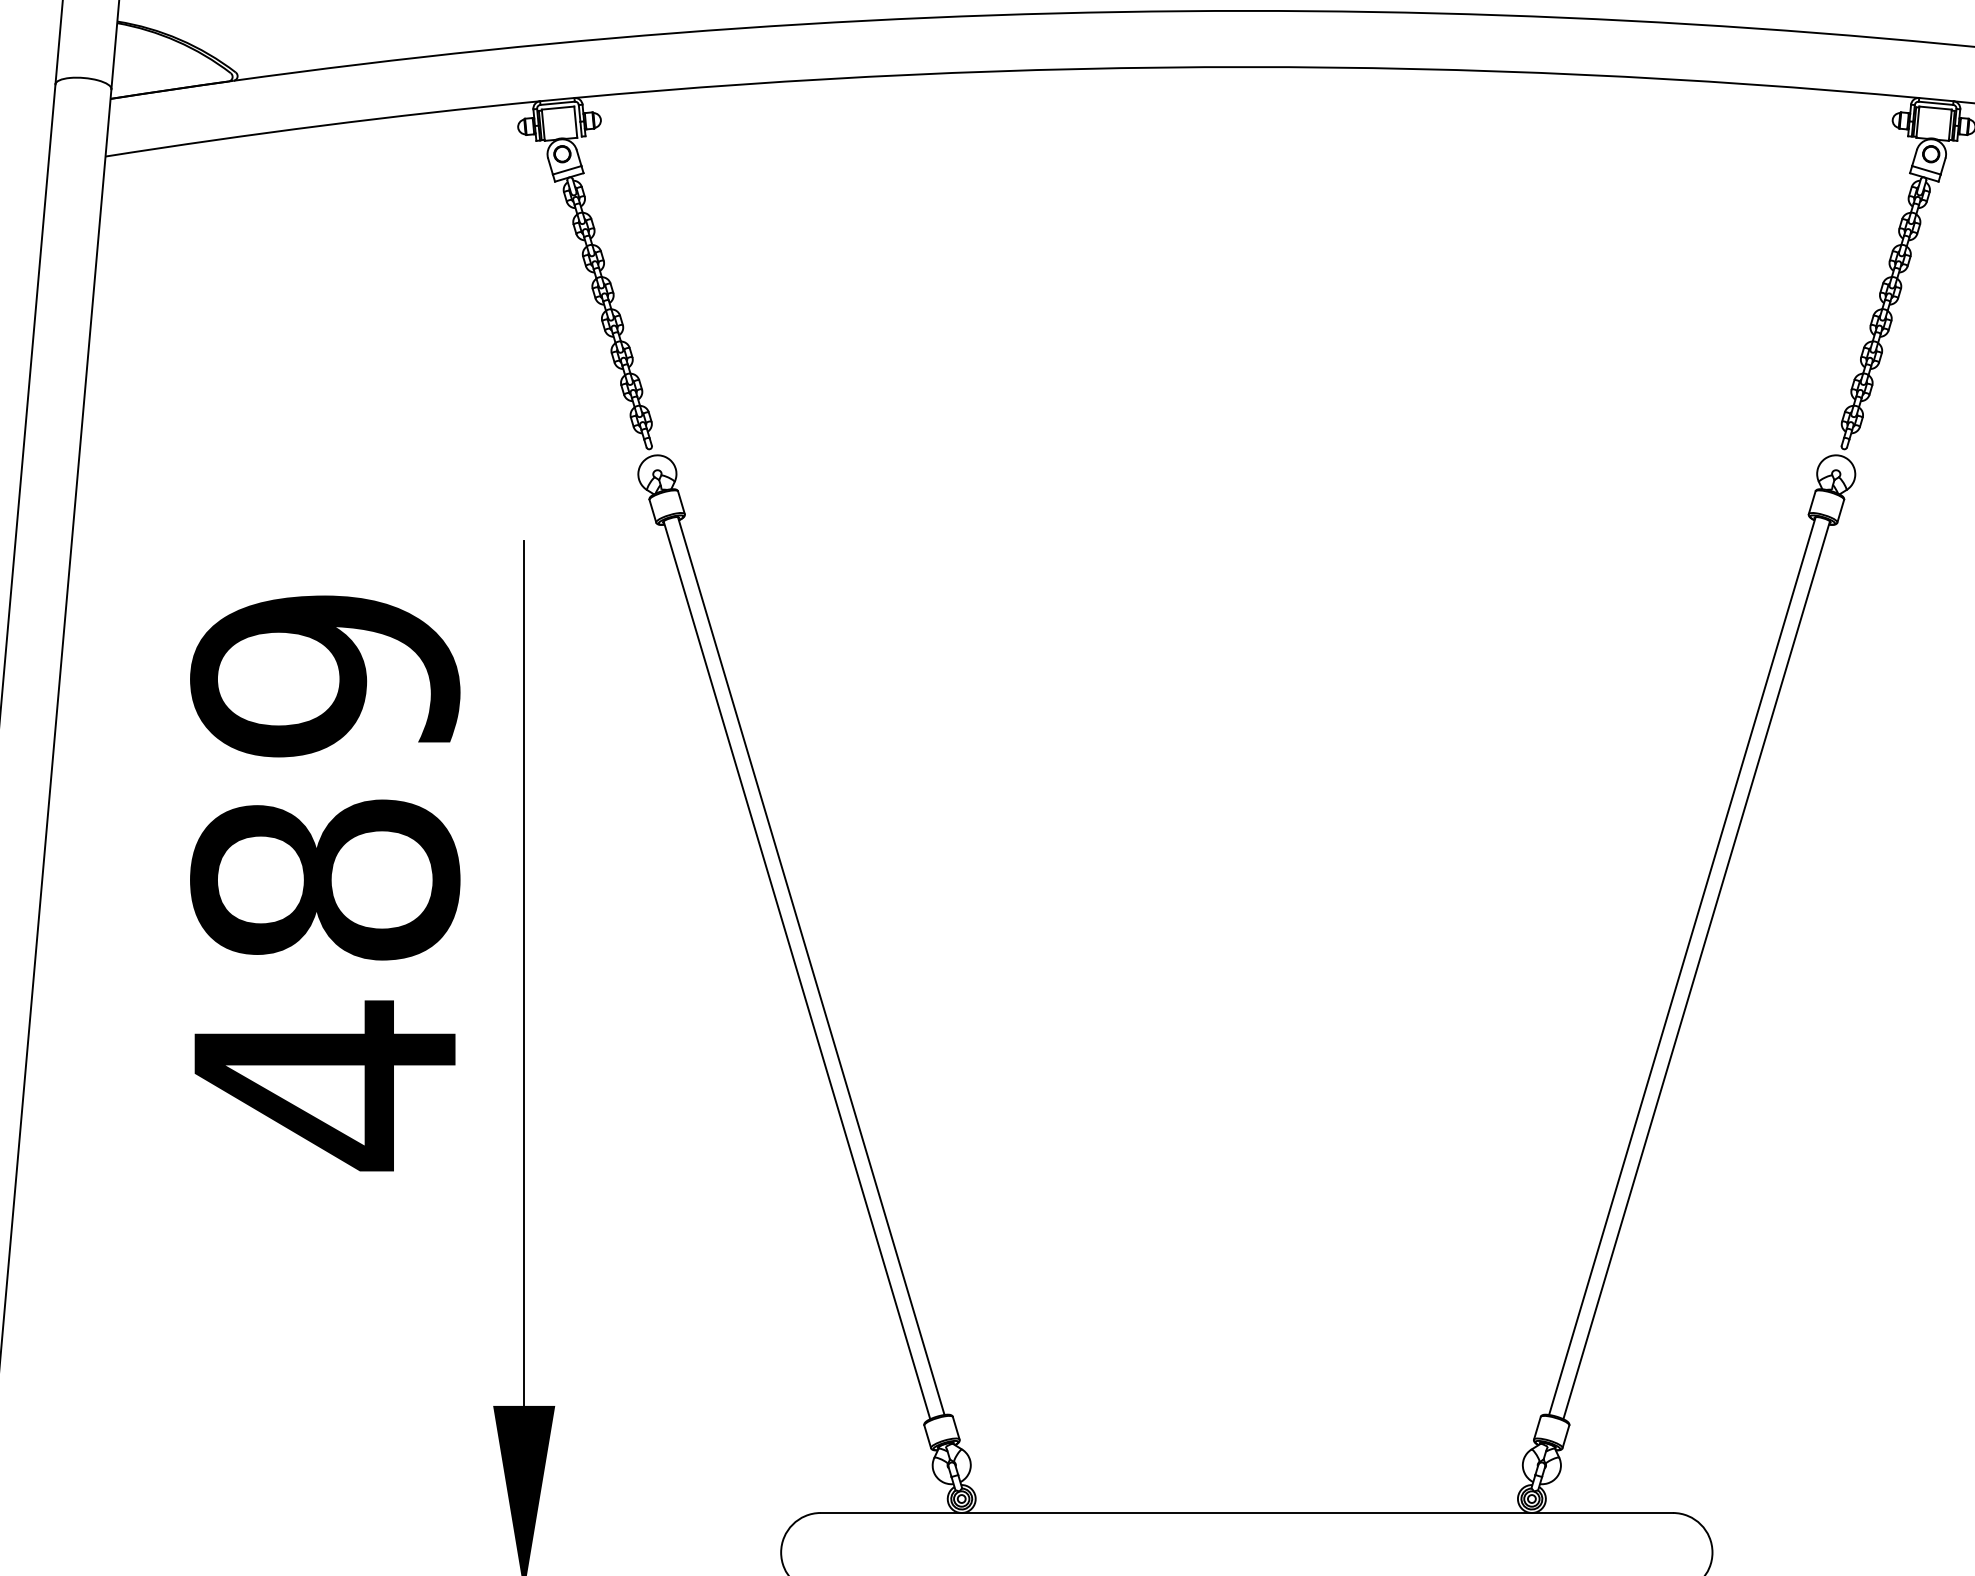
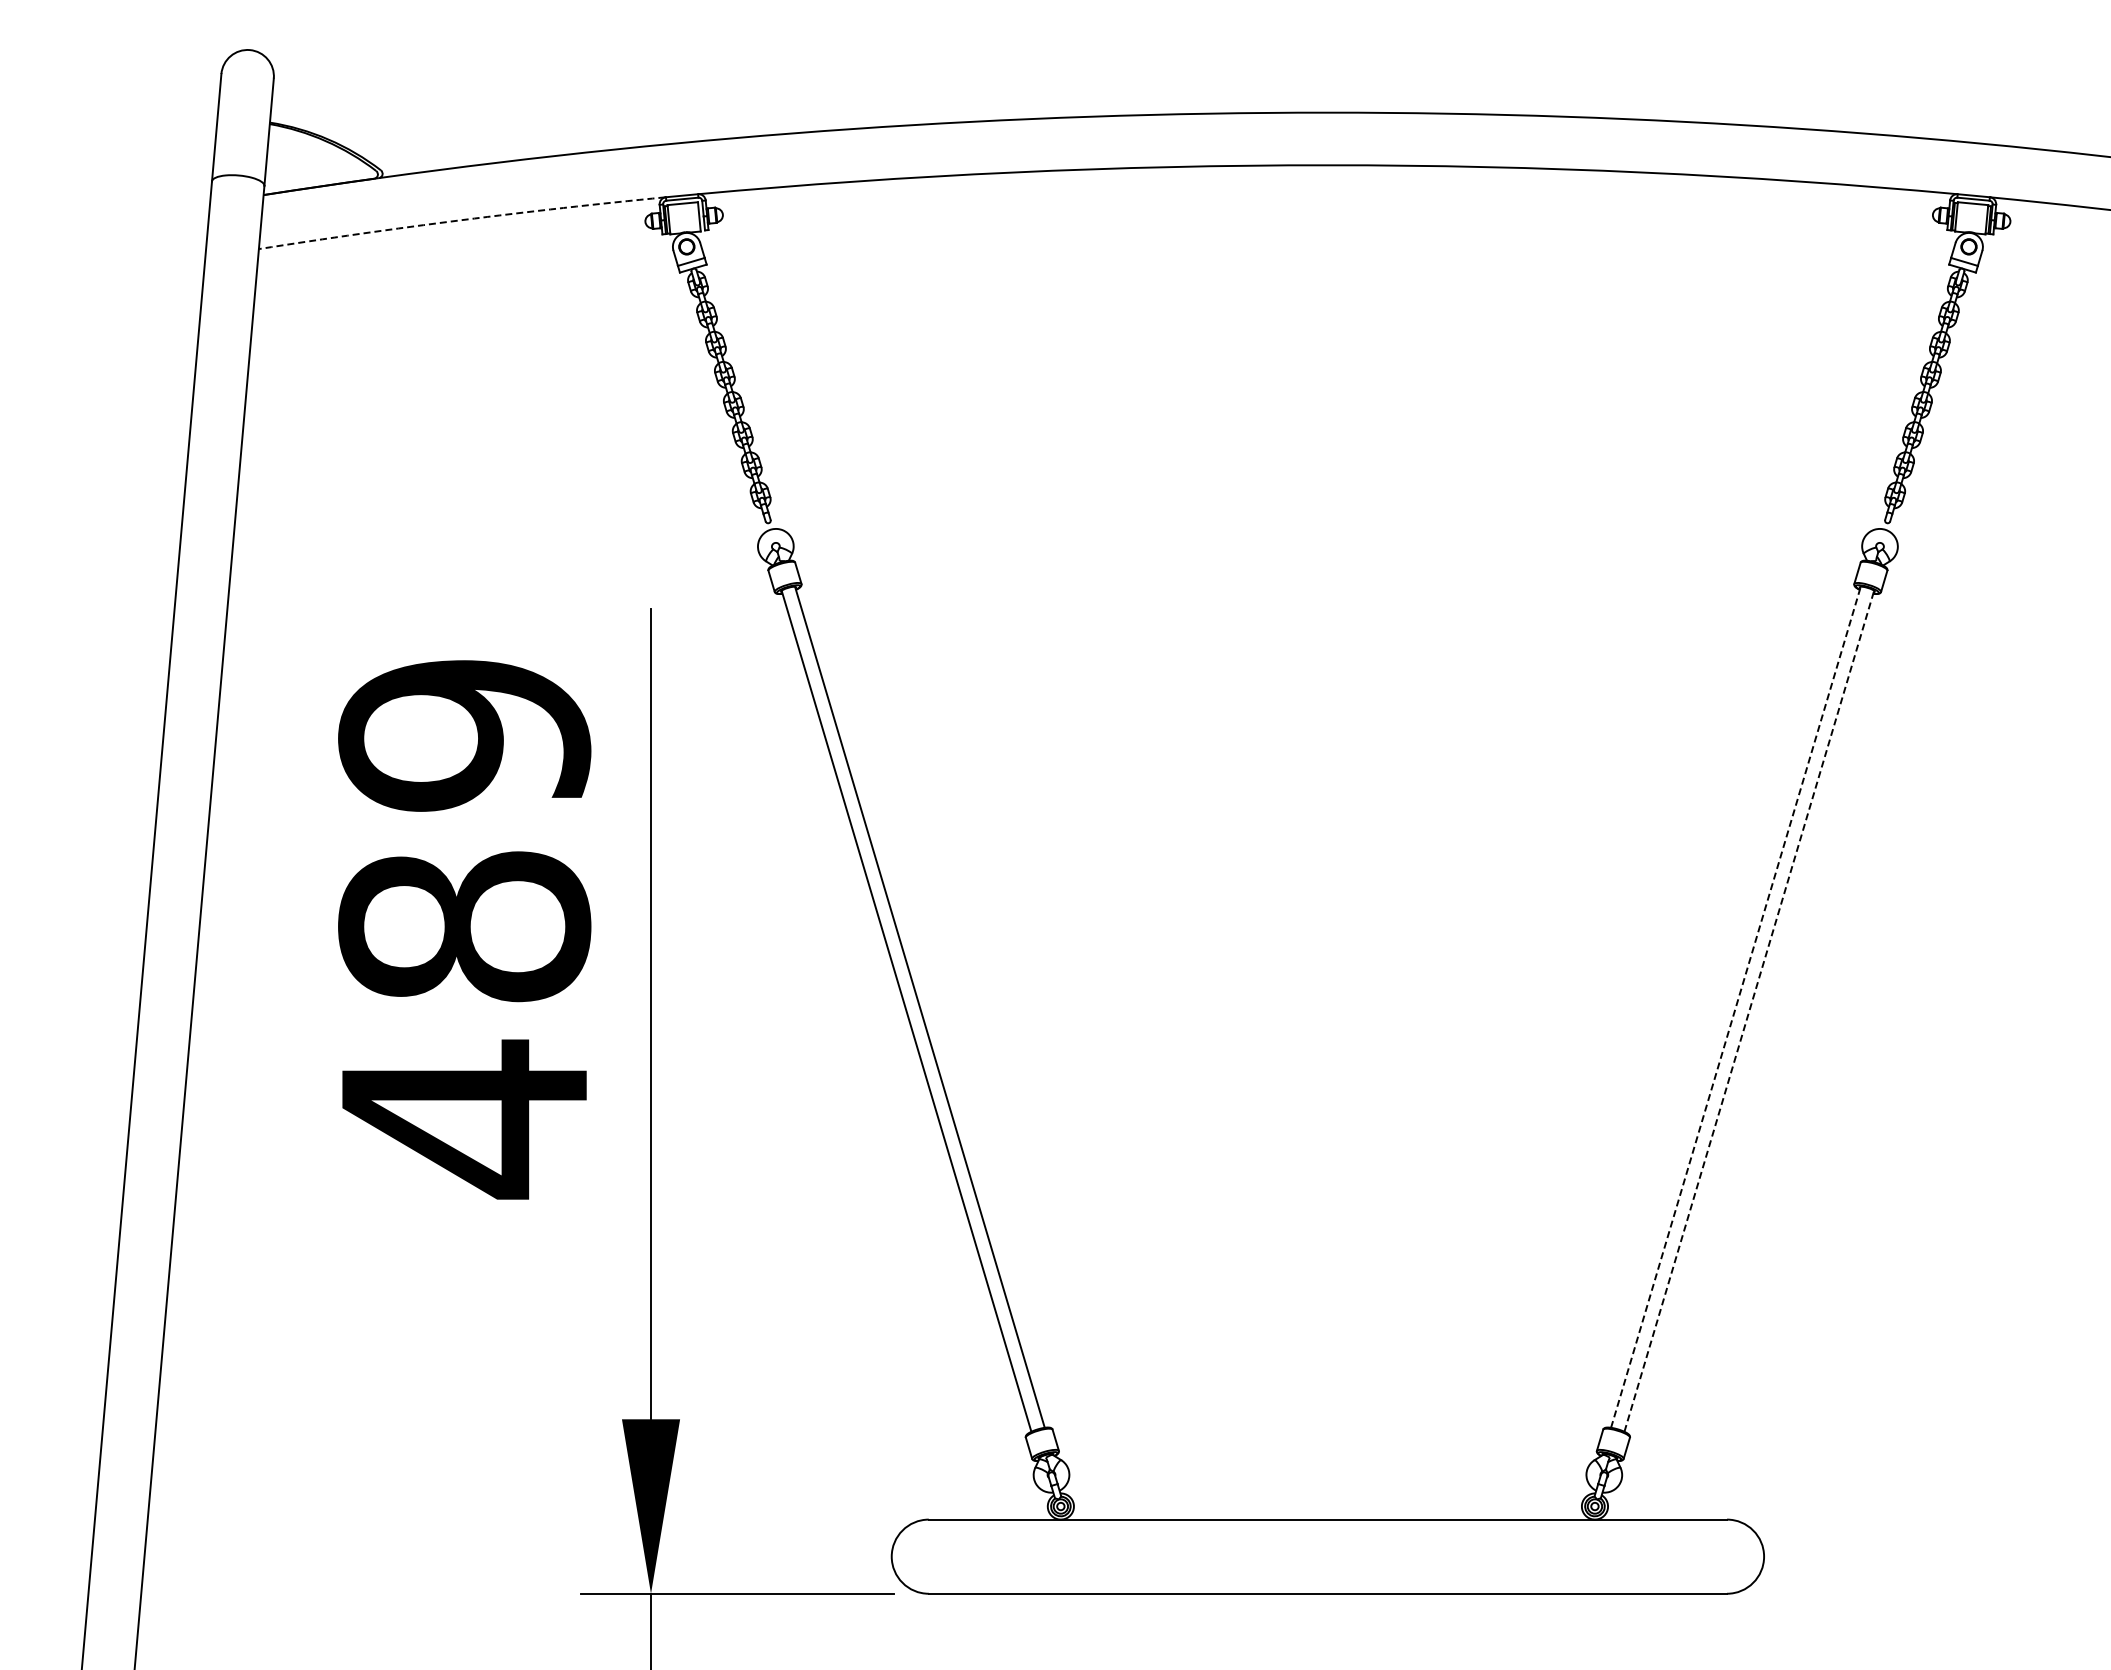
arc: (321, 126) -> (461, 220), solid -> dashed
line: (1681, 966) -> (1735, 1007), solid -> dashed
line: (1696, 970) -> (1749, 1011), solid -> dashed

